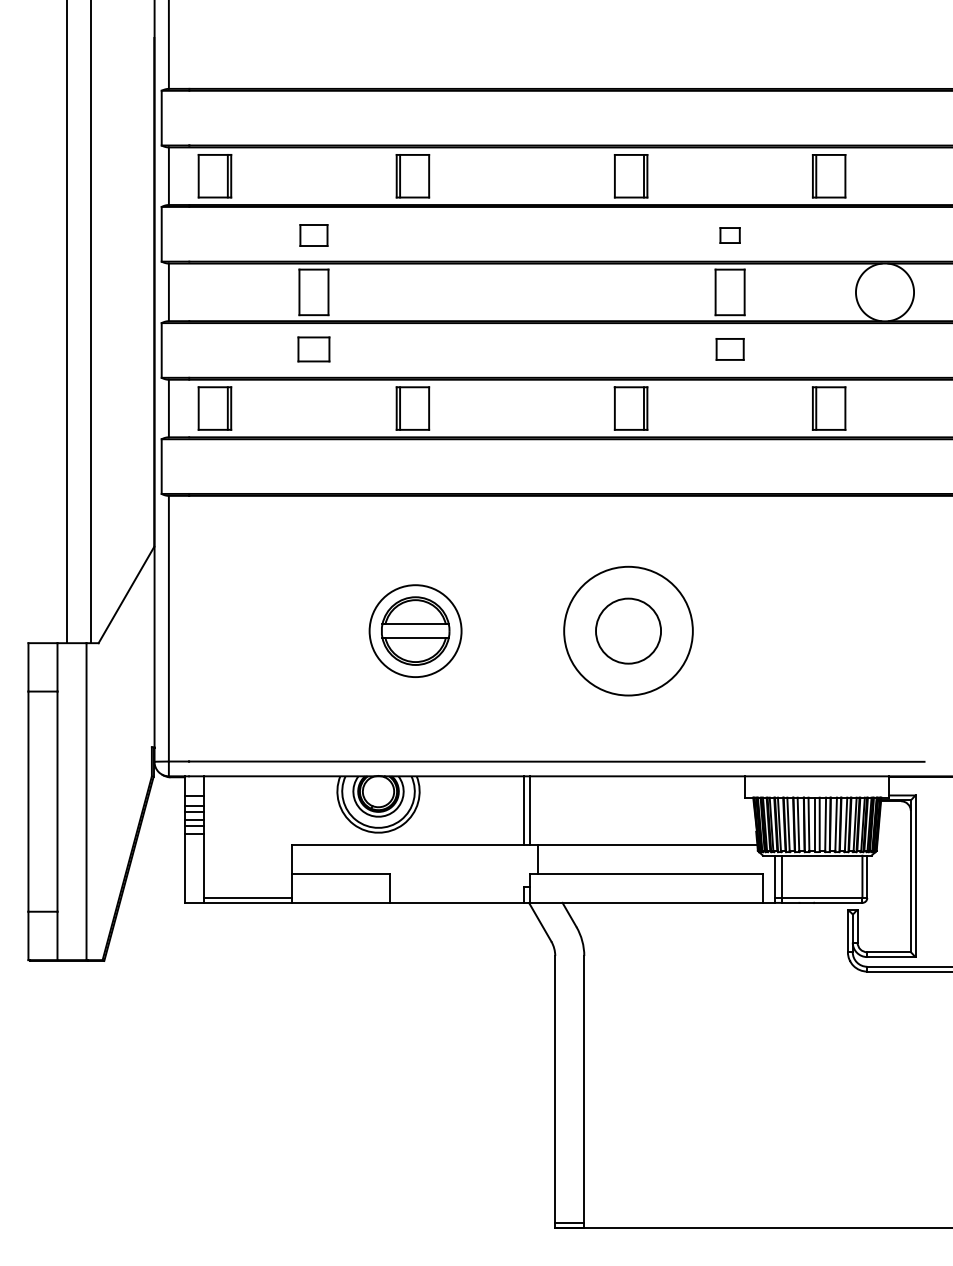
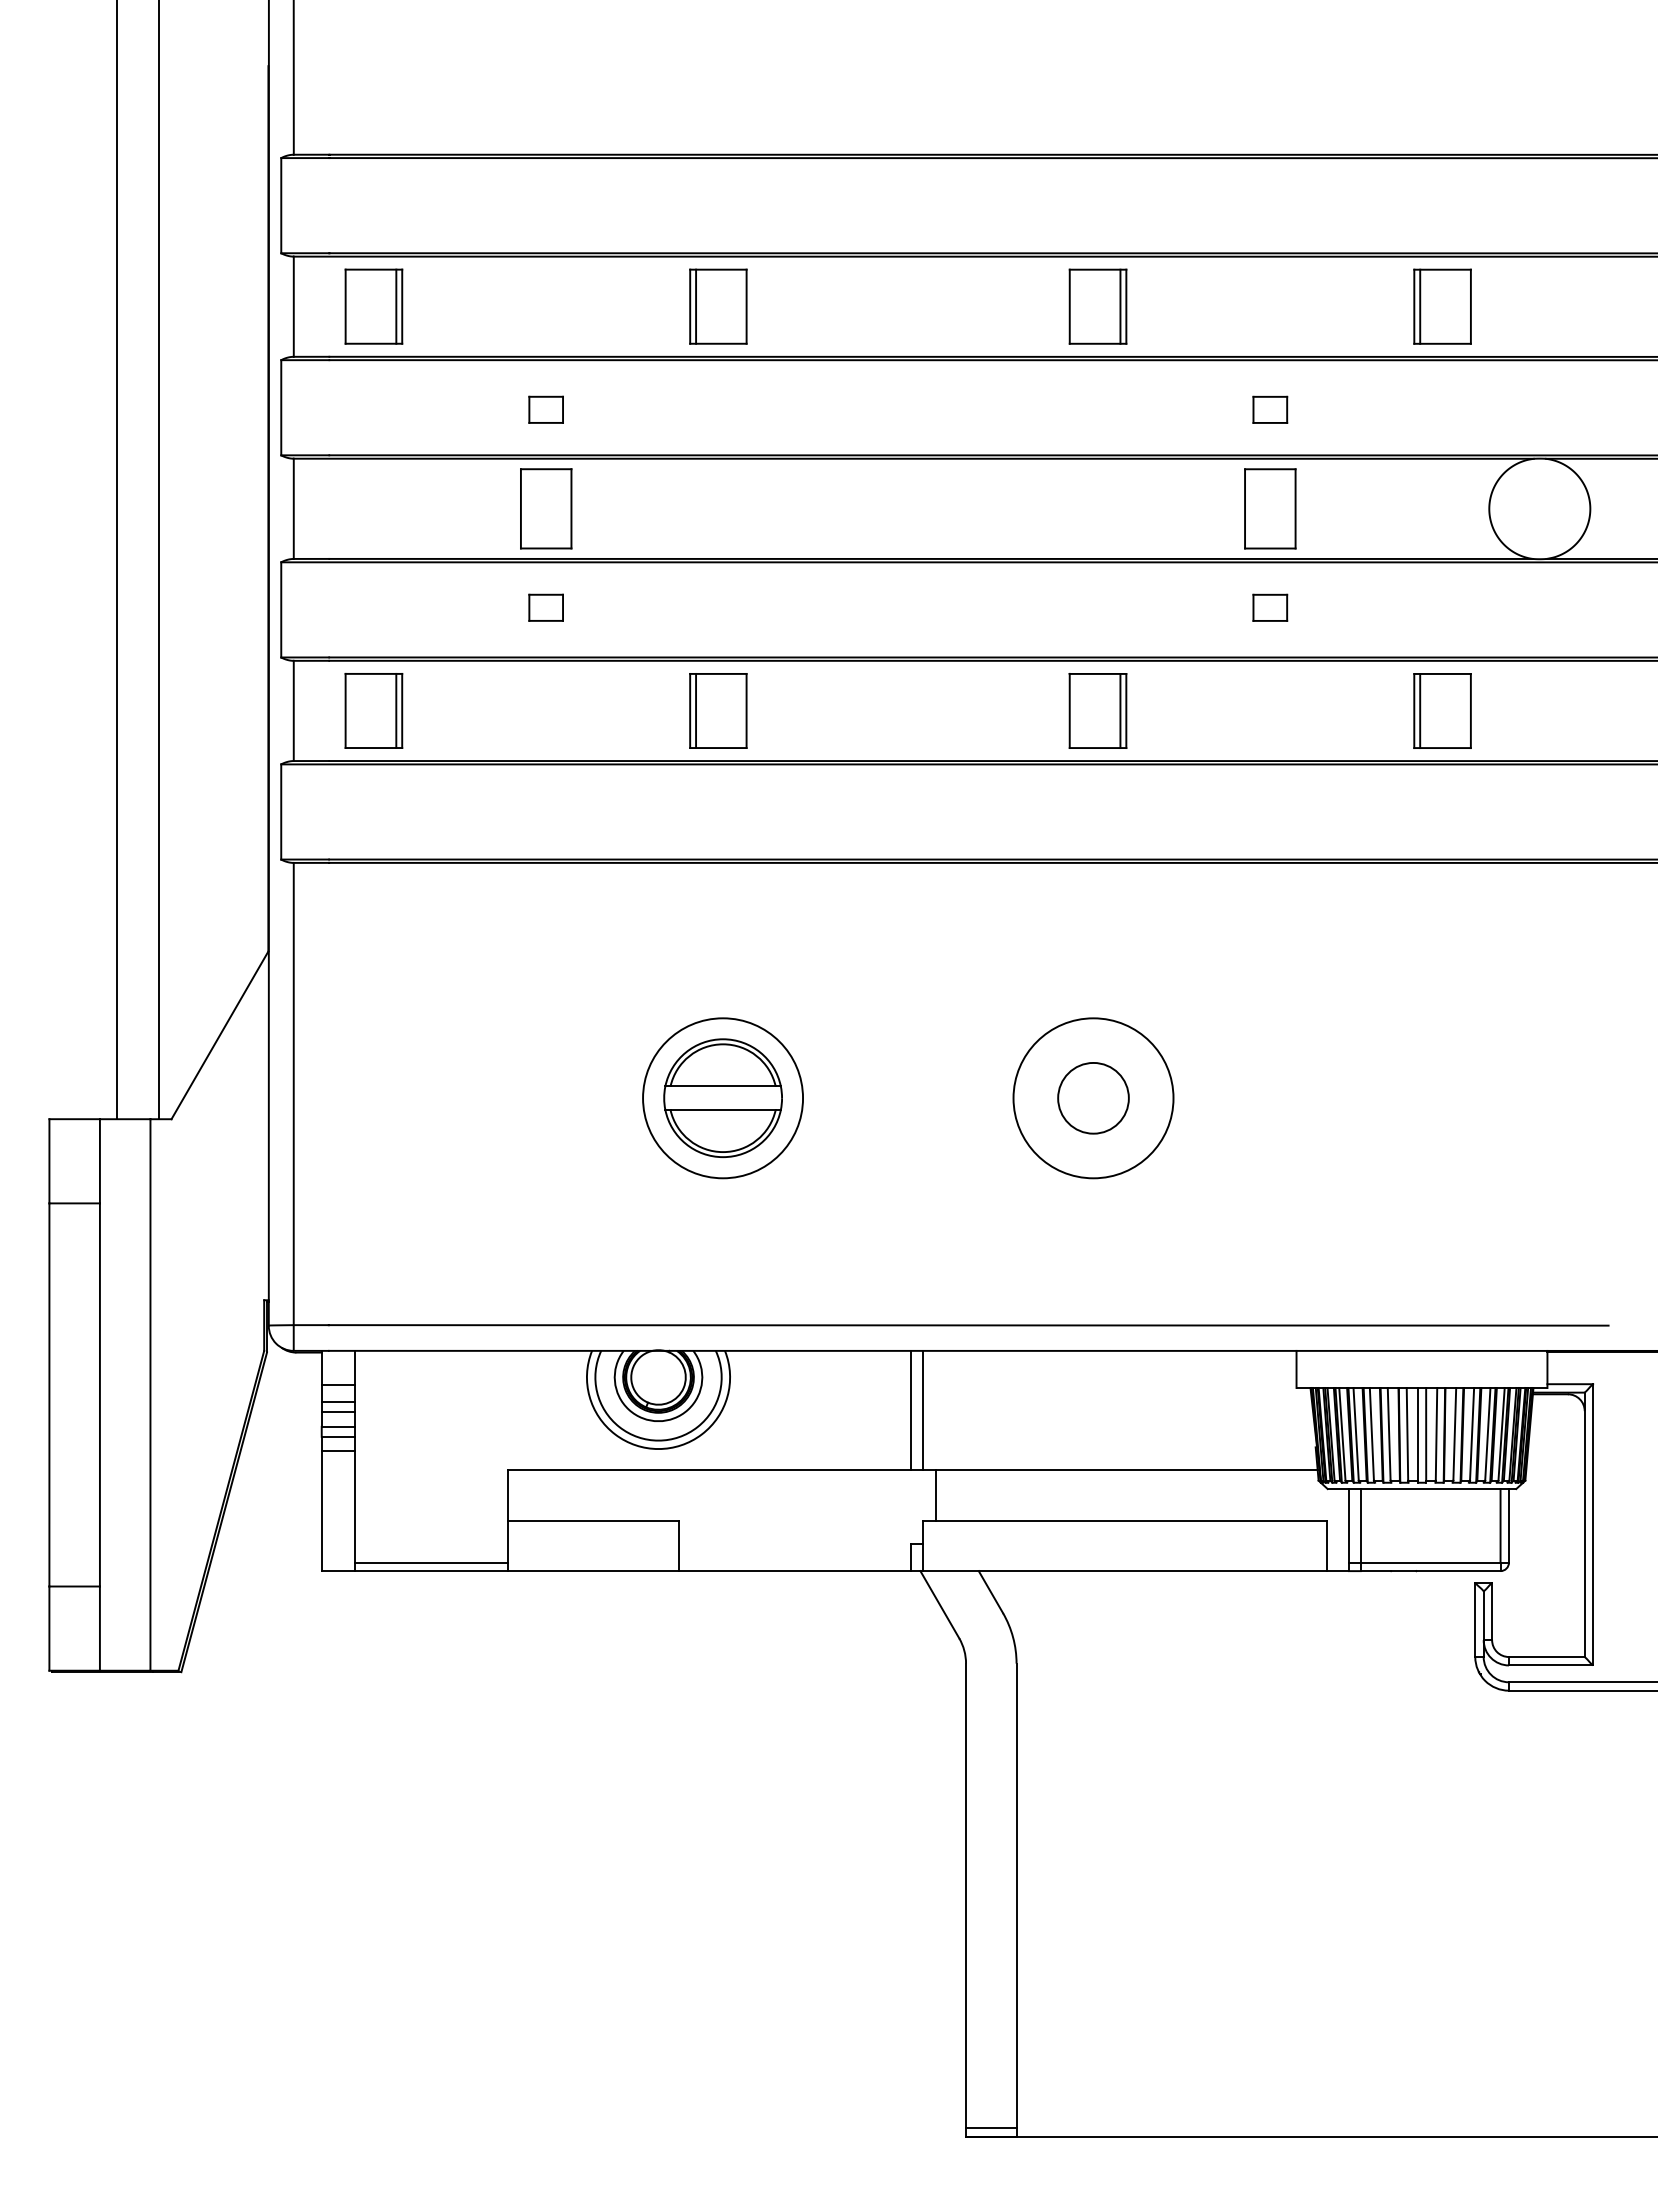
part: (313, 235) -> (545, 409), size x0.71
part: (313, 348) -> (545, 606), size x0.62
part: (729, 348) -> (1269, 606), size x0.71
circle: (628, 630) -> (1093, 1097), size x0.62
circle: (628, 631) -> (1093, 1098), size x0.71

